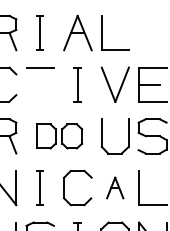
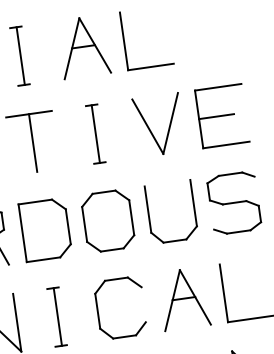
line: (40, 84) -> (33, 142), added
part: (59, 136) -> (77, 225), size x1.43
part: (114, 187) -> (182, 298), size x1.67

